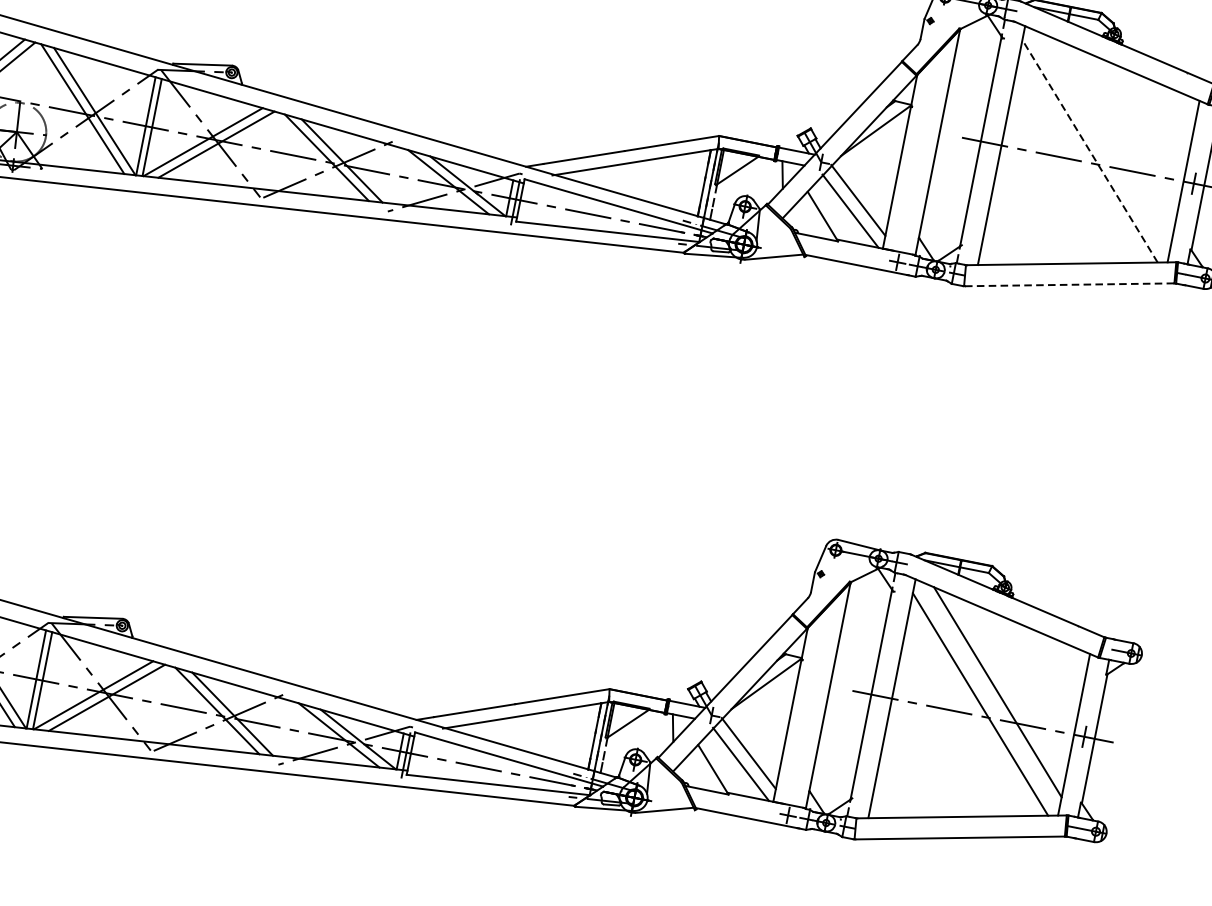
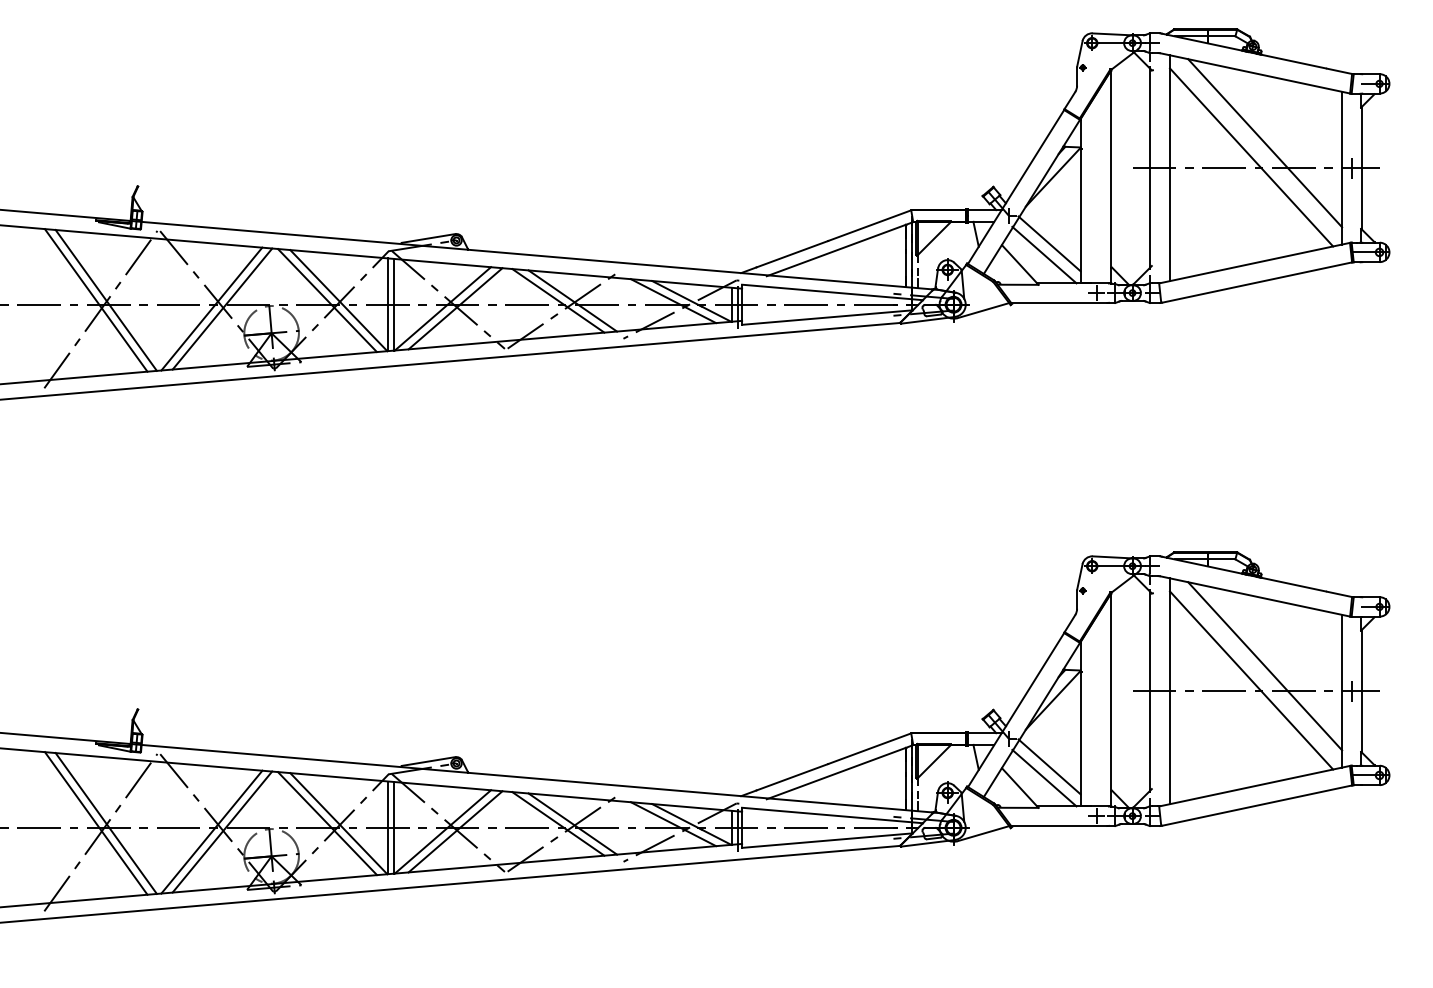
line: (1107, 139) -> (1265, 143), added
line: (1089, 151) -> (1251, 157), dashed -> solid
line: (1070, 284) -> (1257, 282), dashed -> solid

